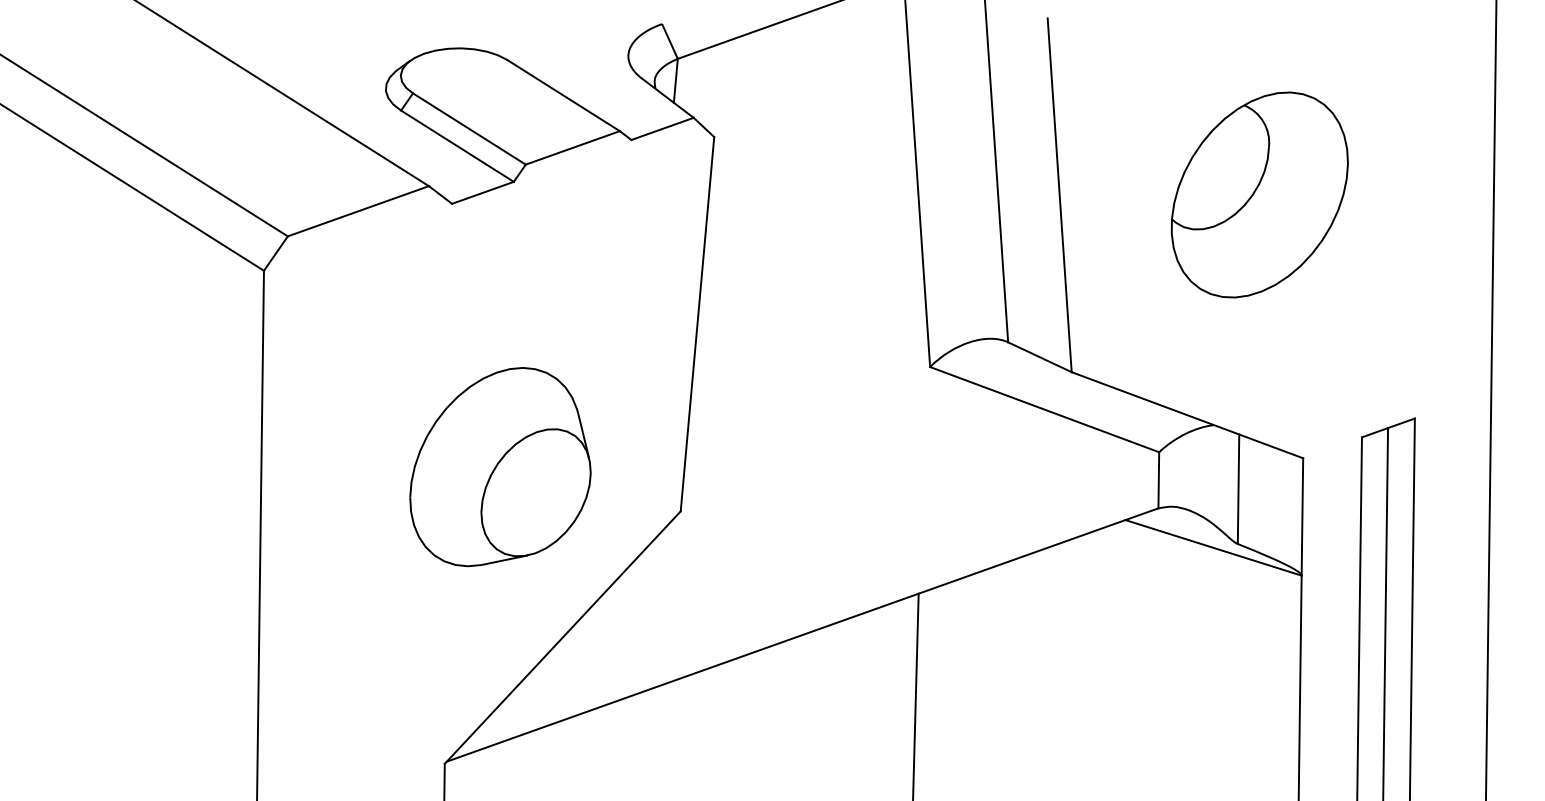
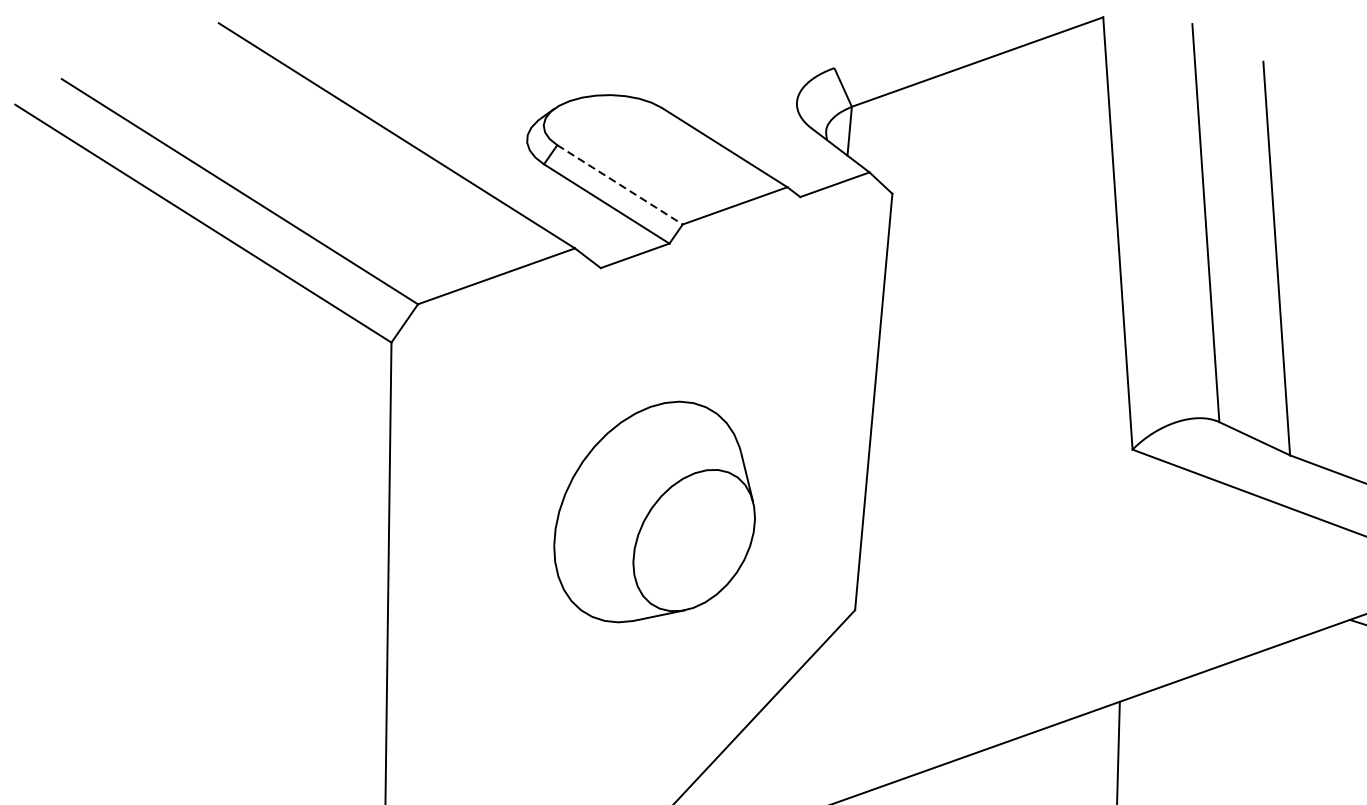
line: (469, 129) -> (620, 185), solid -> dashed
part: (500, 467) -> (654, 512), moved

